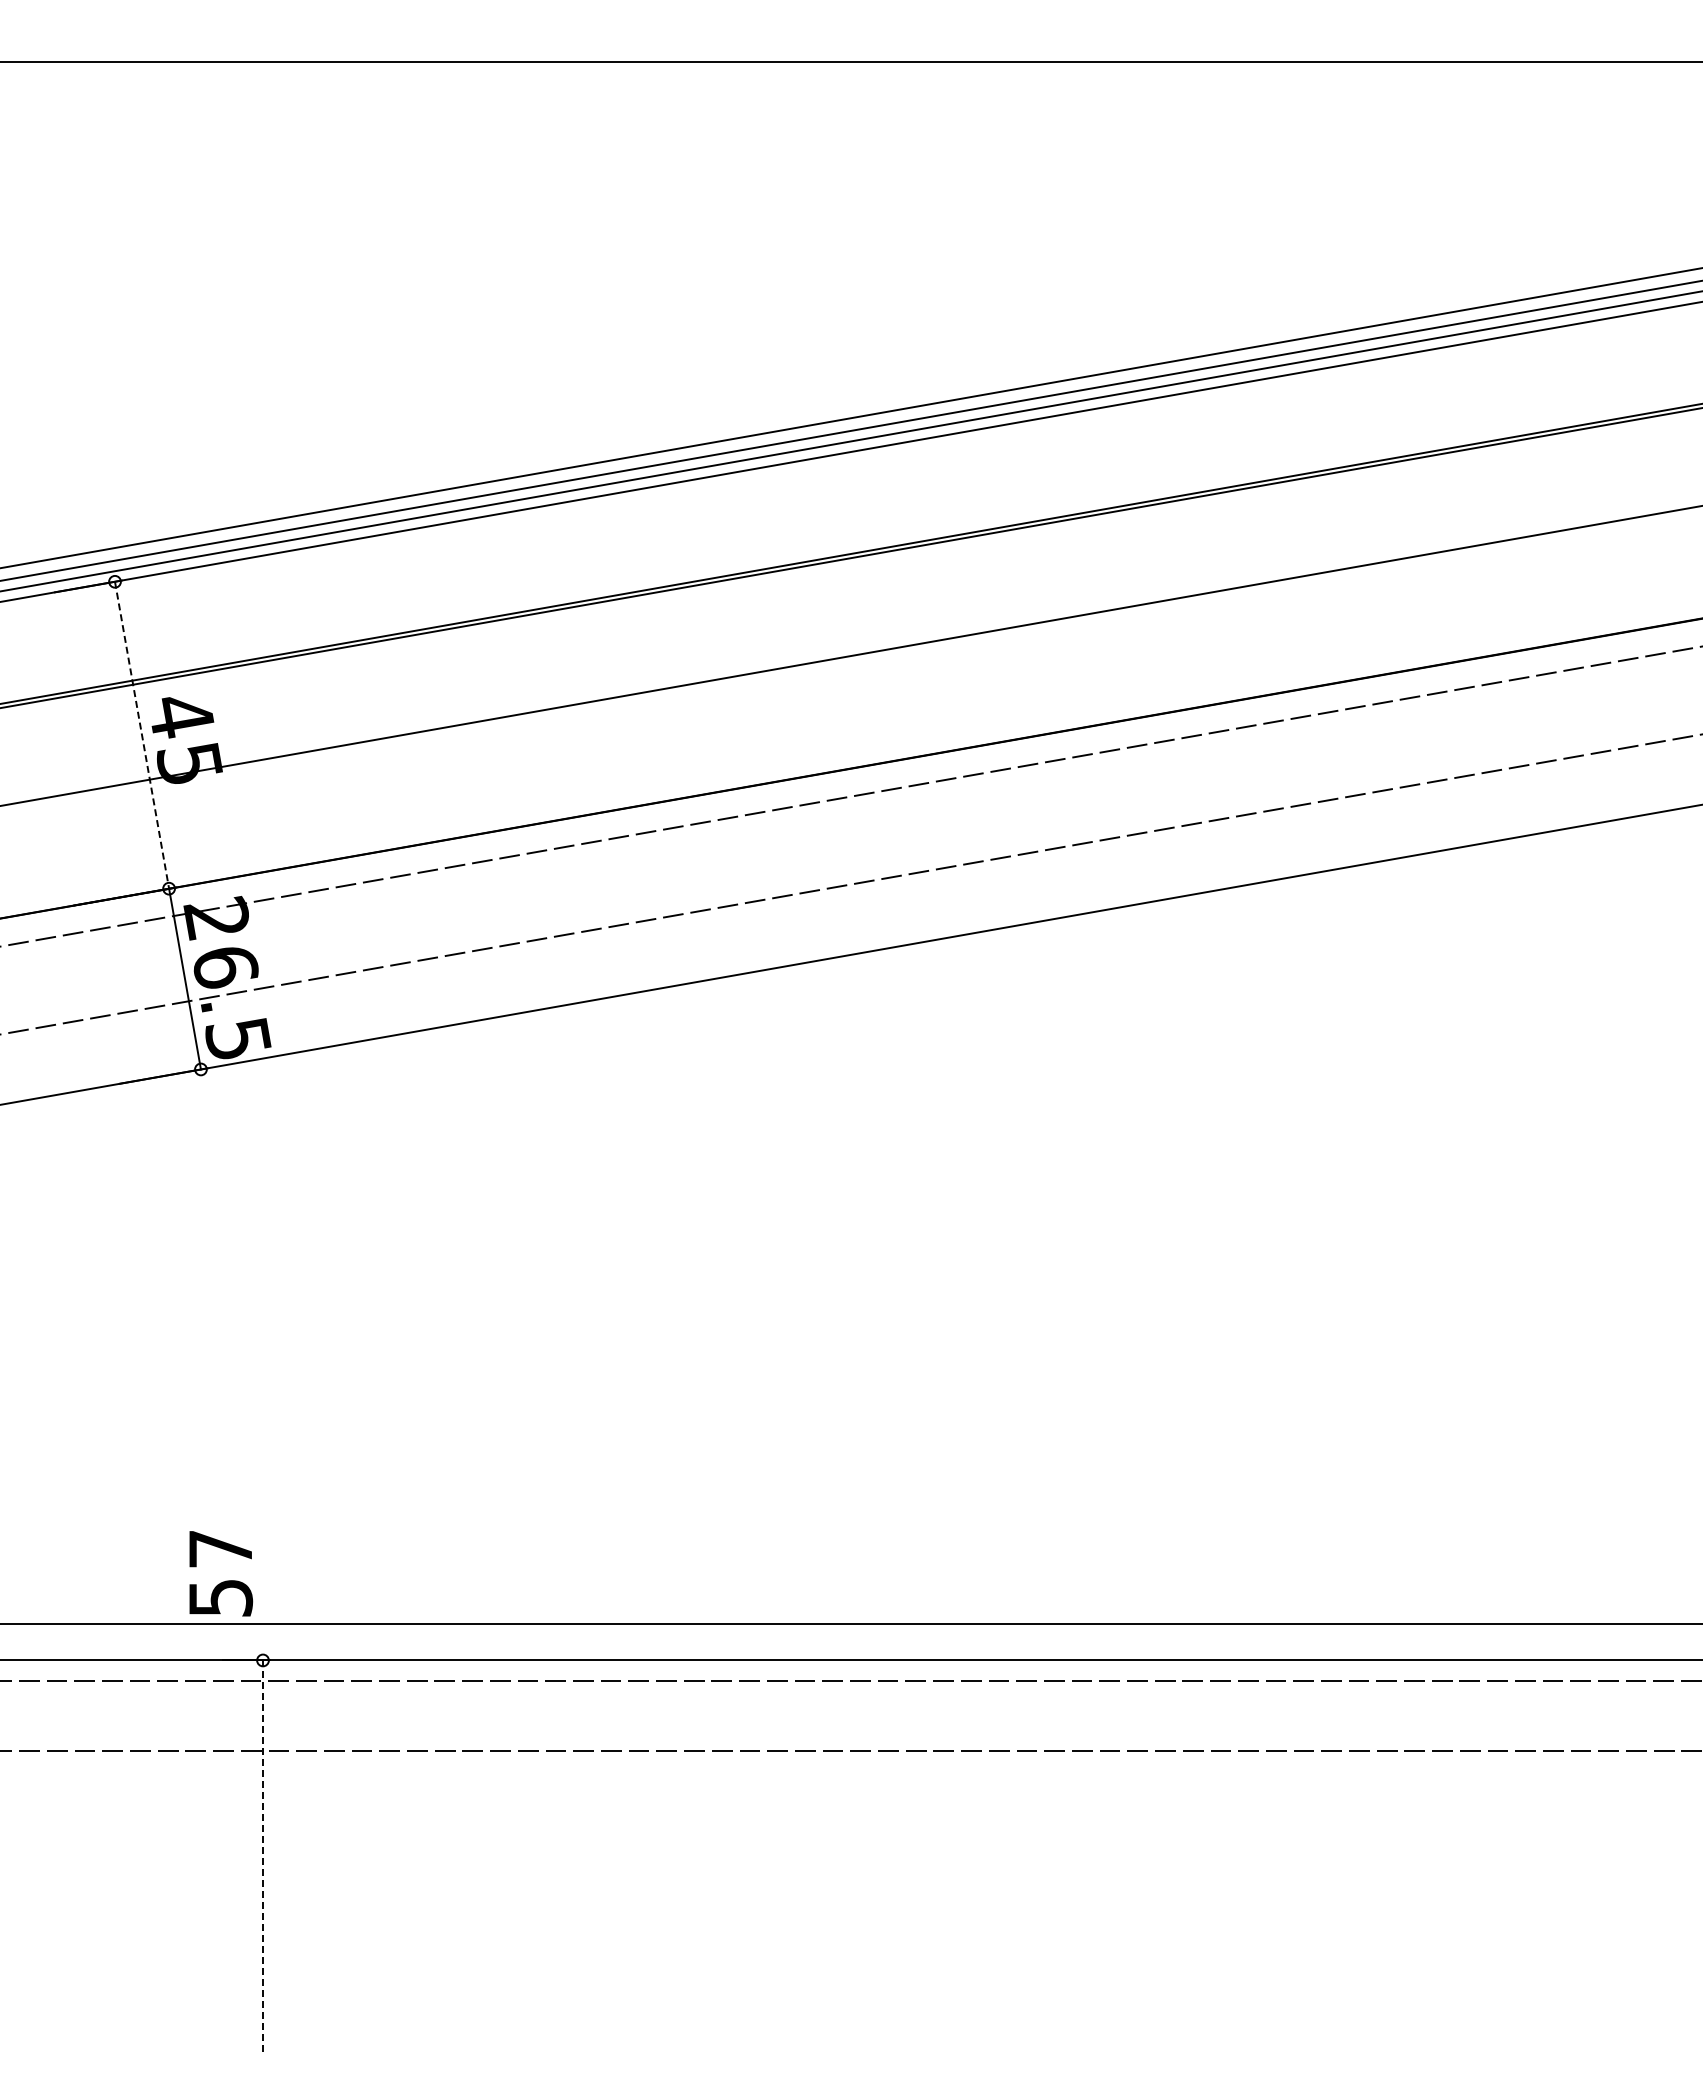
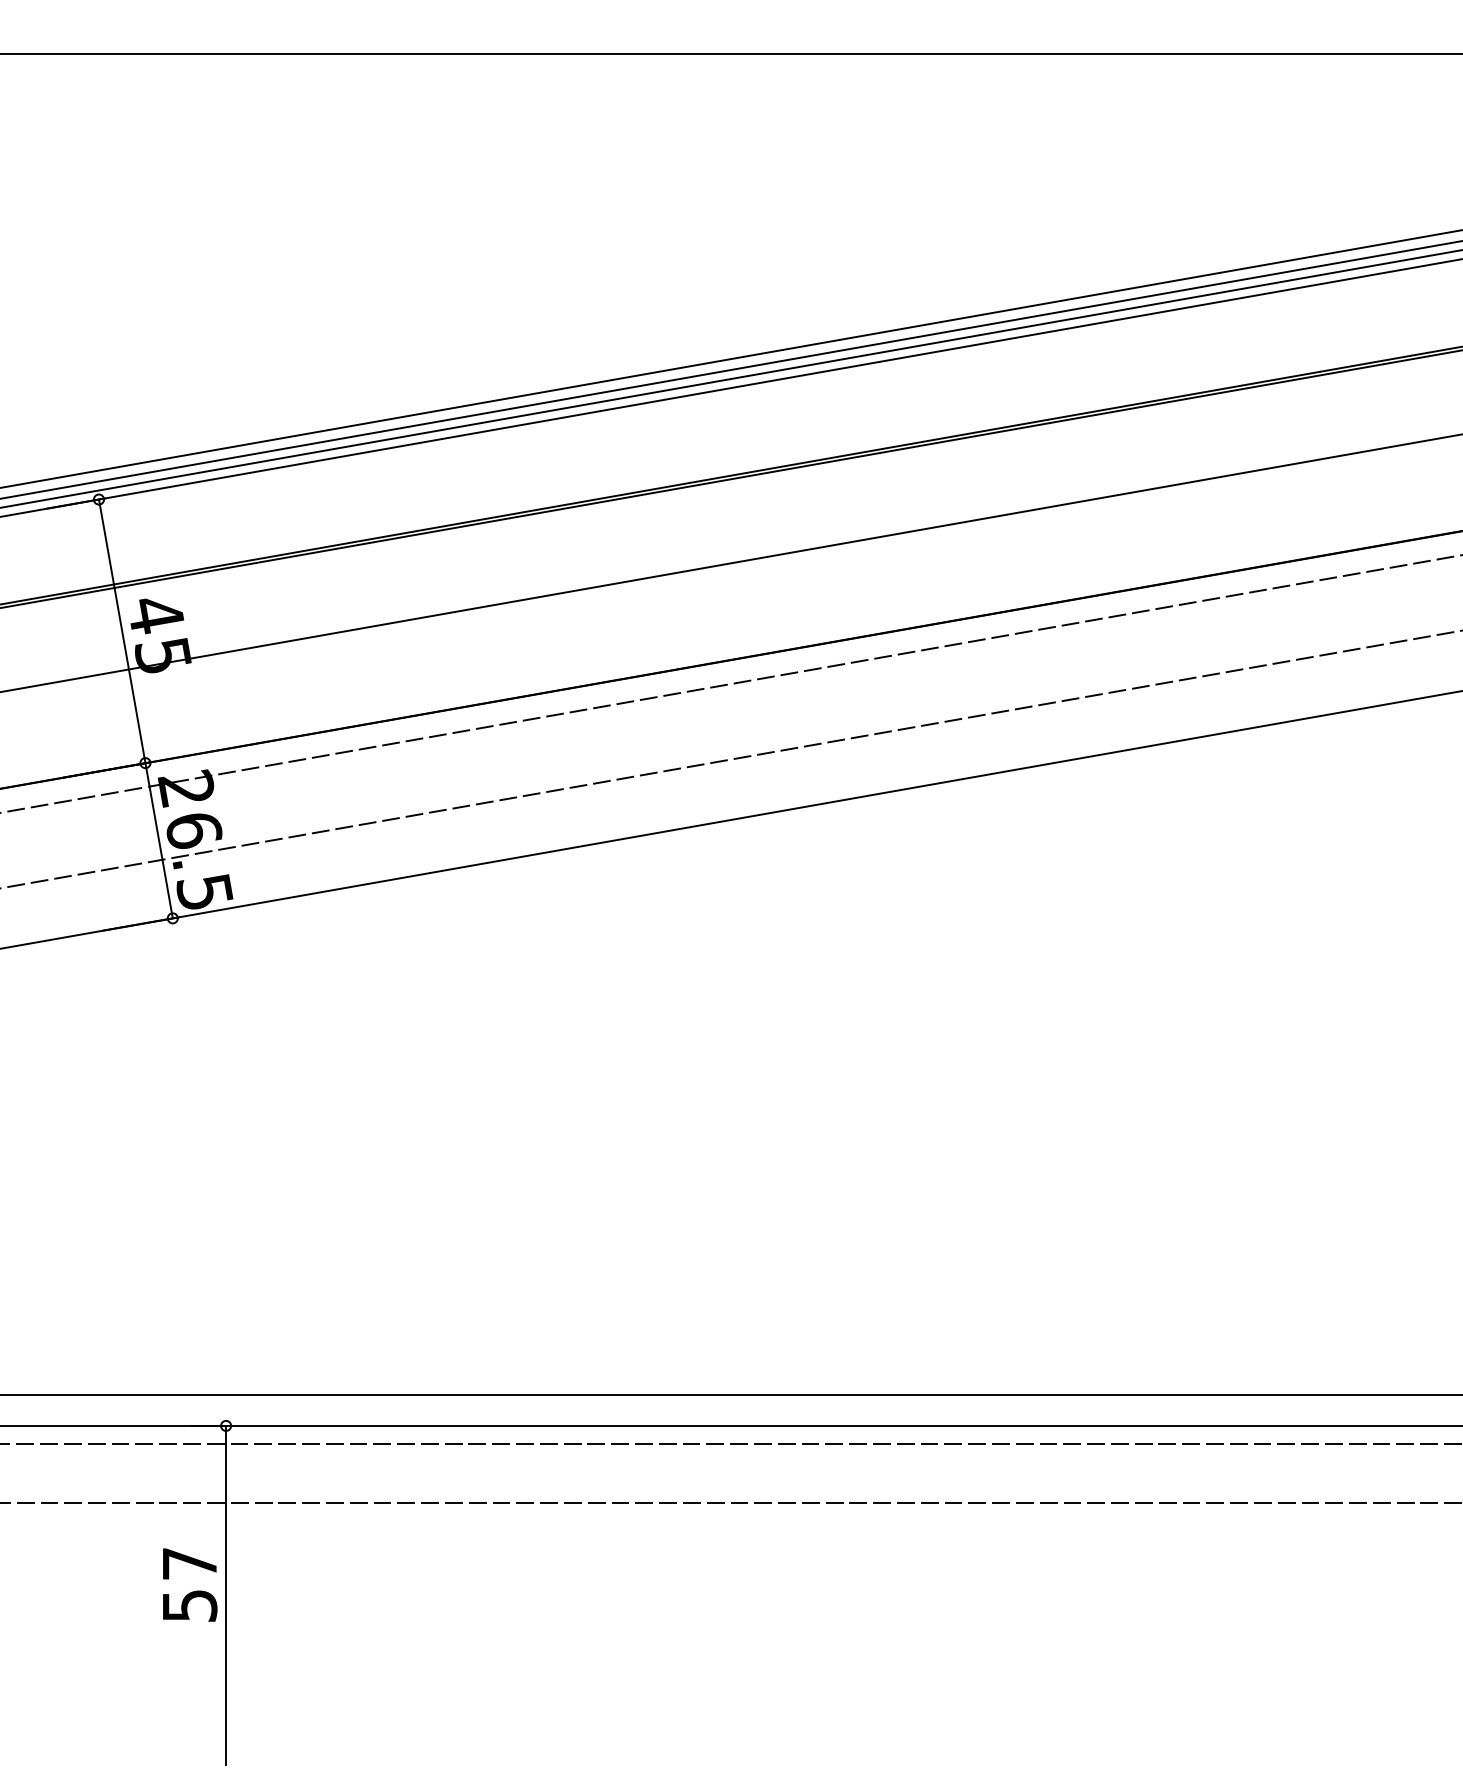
line: (142, 735) -> (122, 631), dashed -> solid
text: (221, 1573) -> (190, 1584), moved
line: (263, 1858) -> (226, 1595), dashed -> solid

